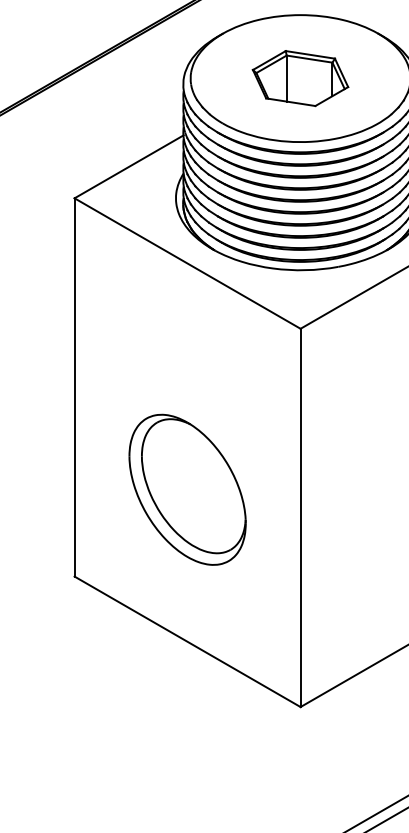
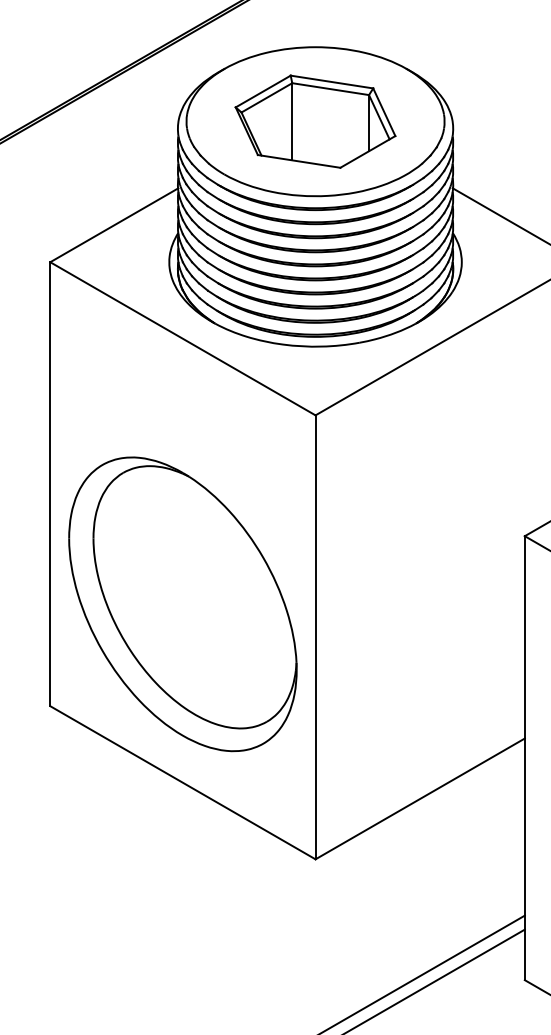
part: (300, 78) -> (315, 121), size x1.43
part: (187, 489) -> (182, 604), size x1.67

